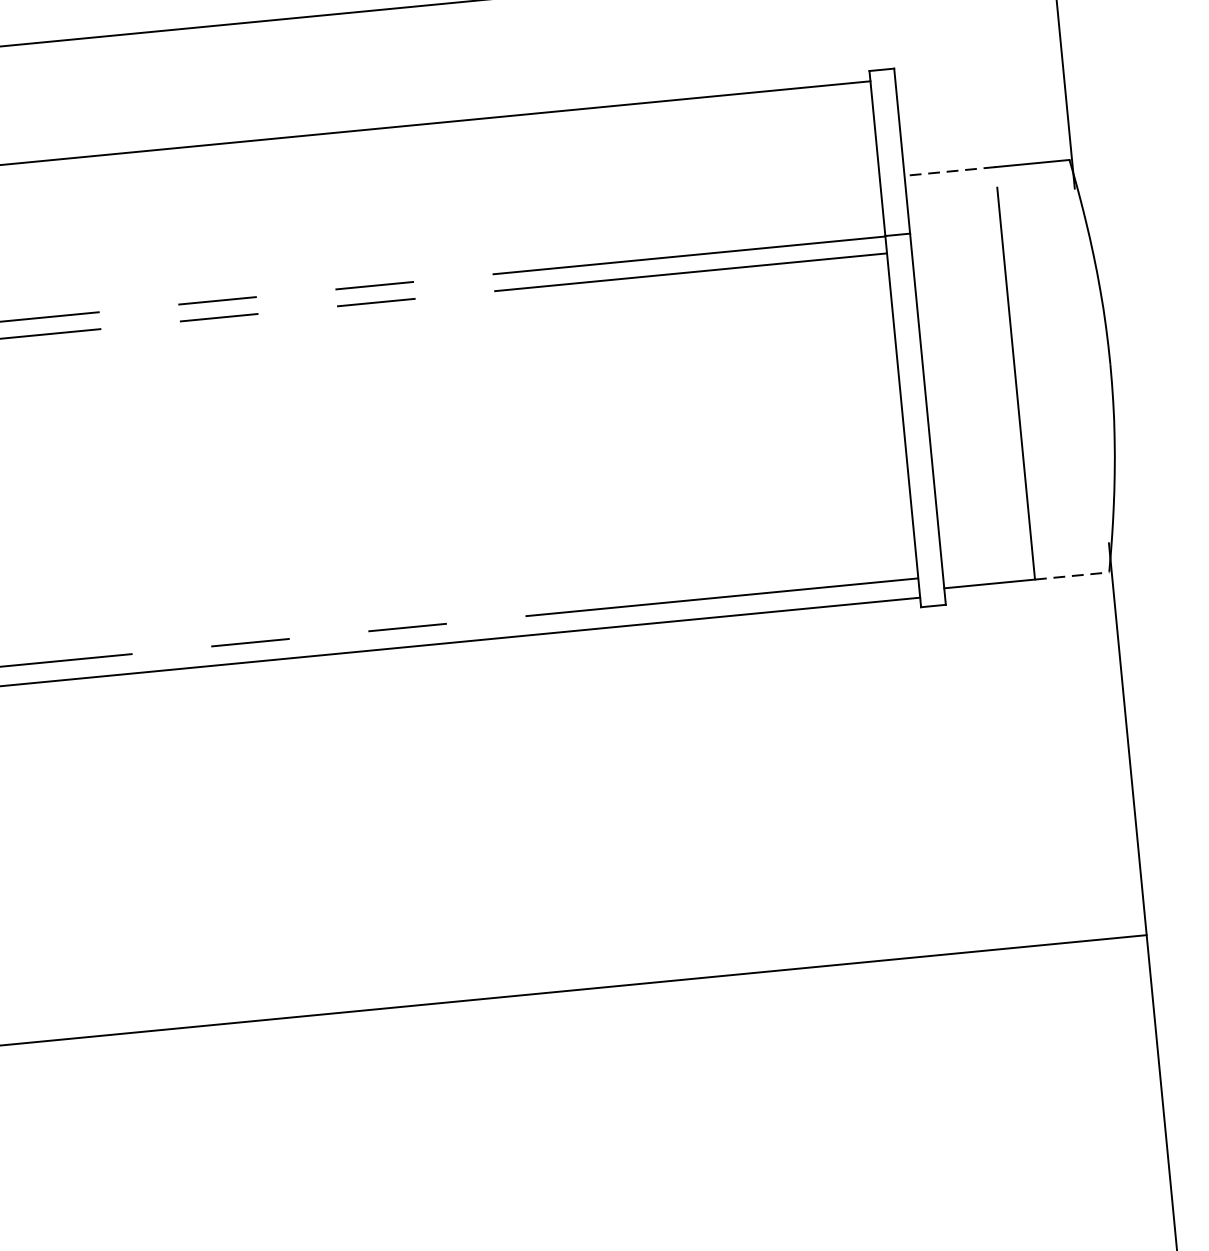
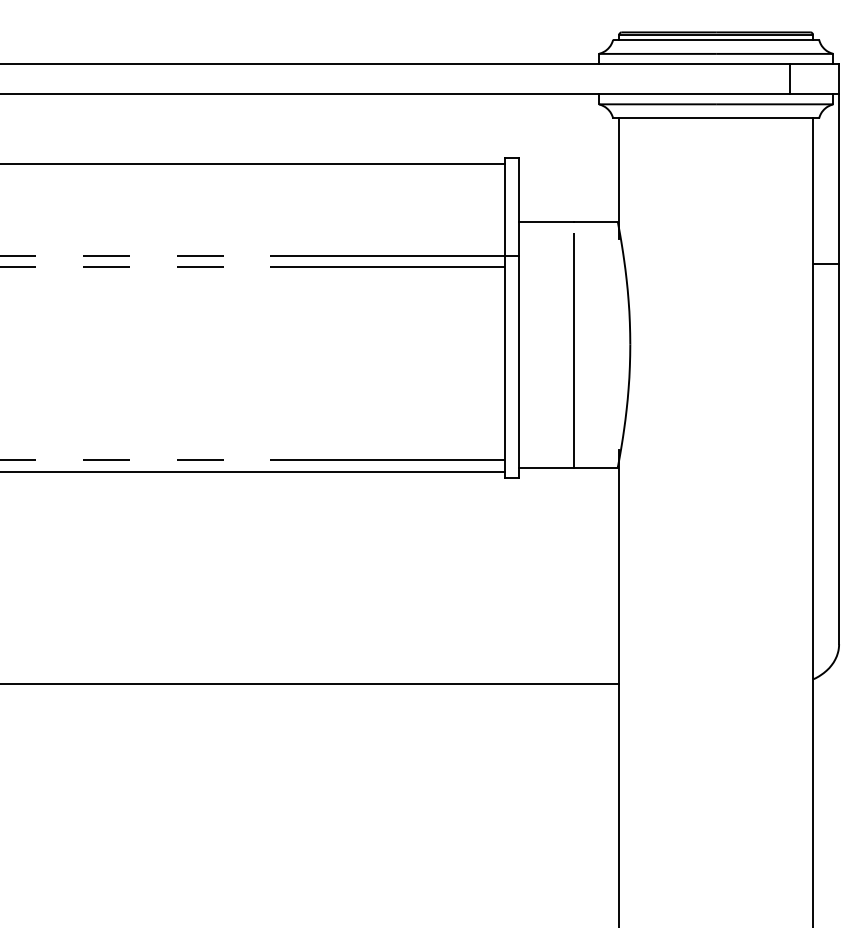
line: (948, 171) -> (545, 221), dashed -> solid
line: (1073, 575) -> (596, 467), dashed -> solid

